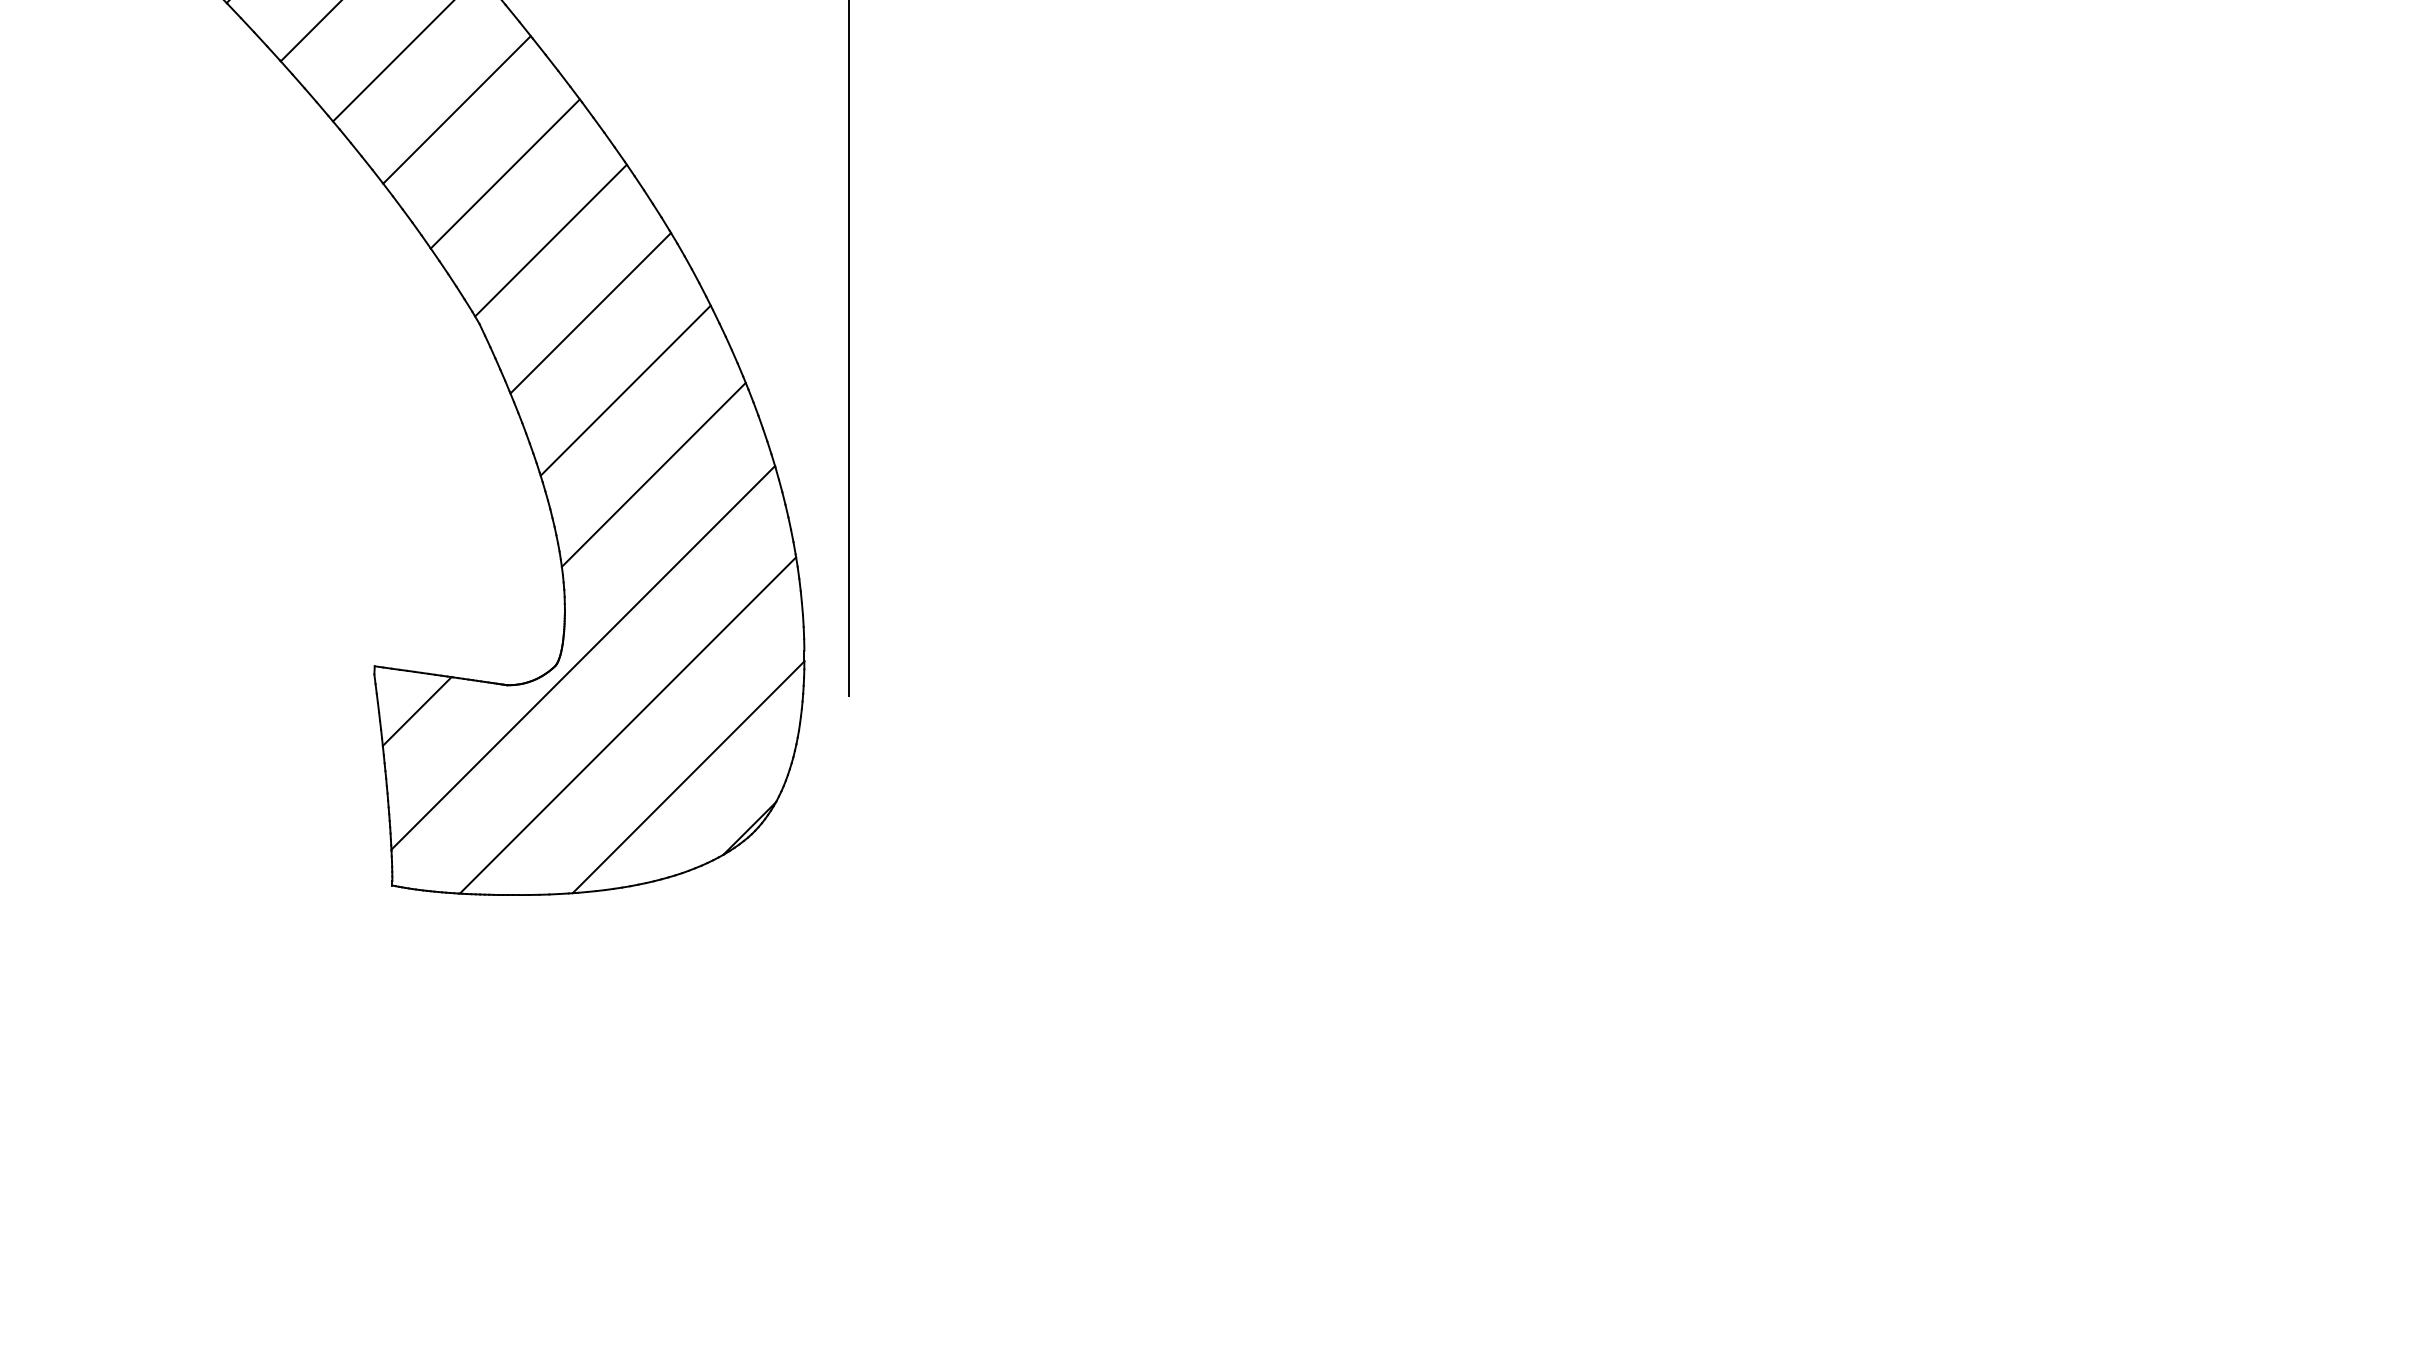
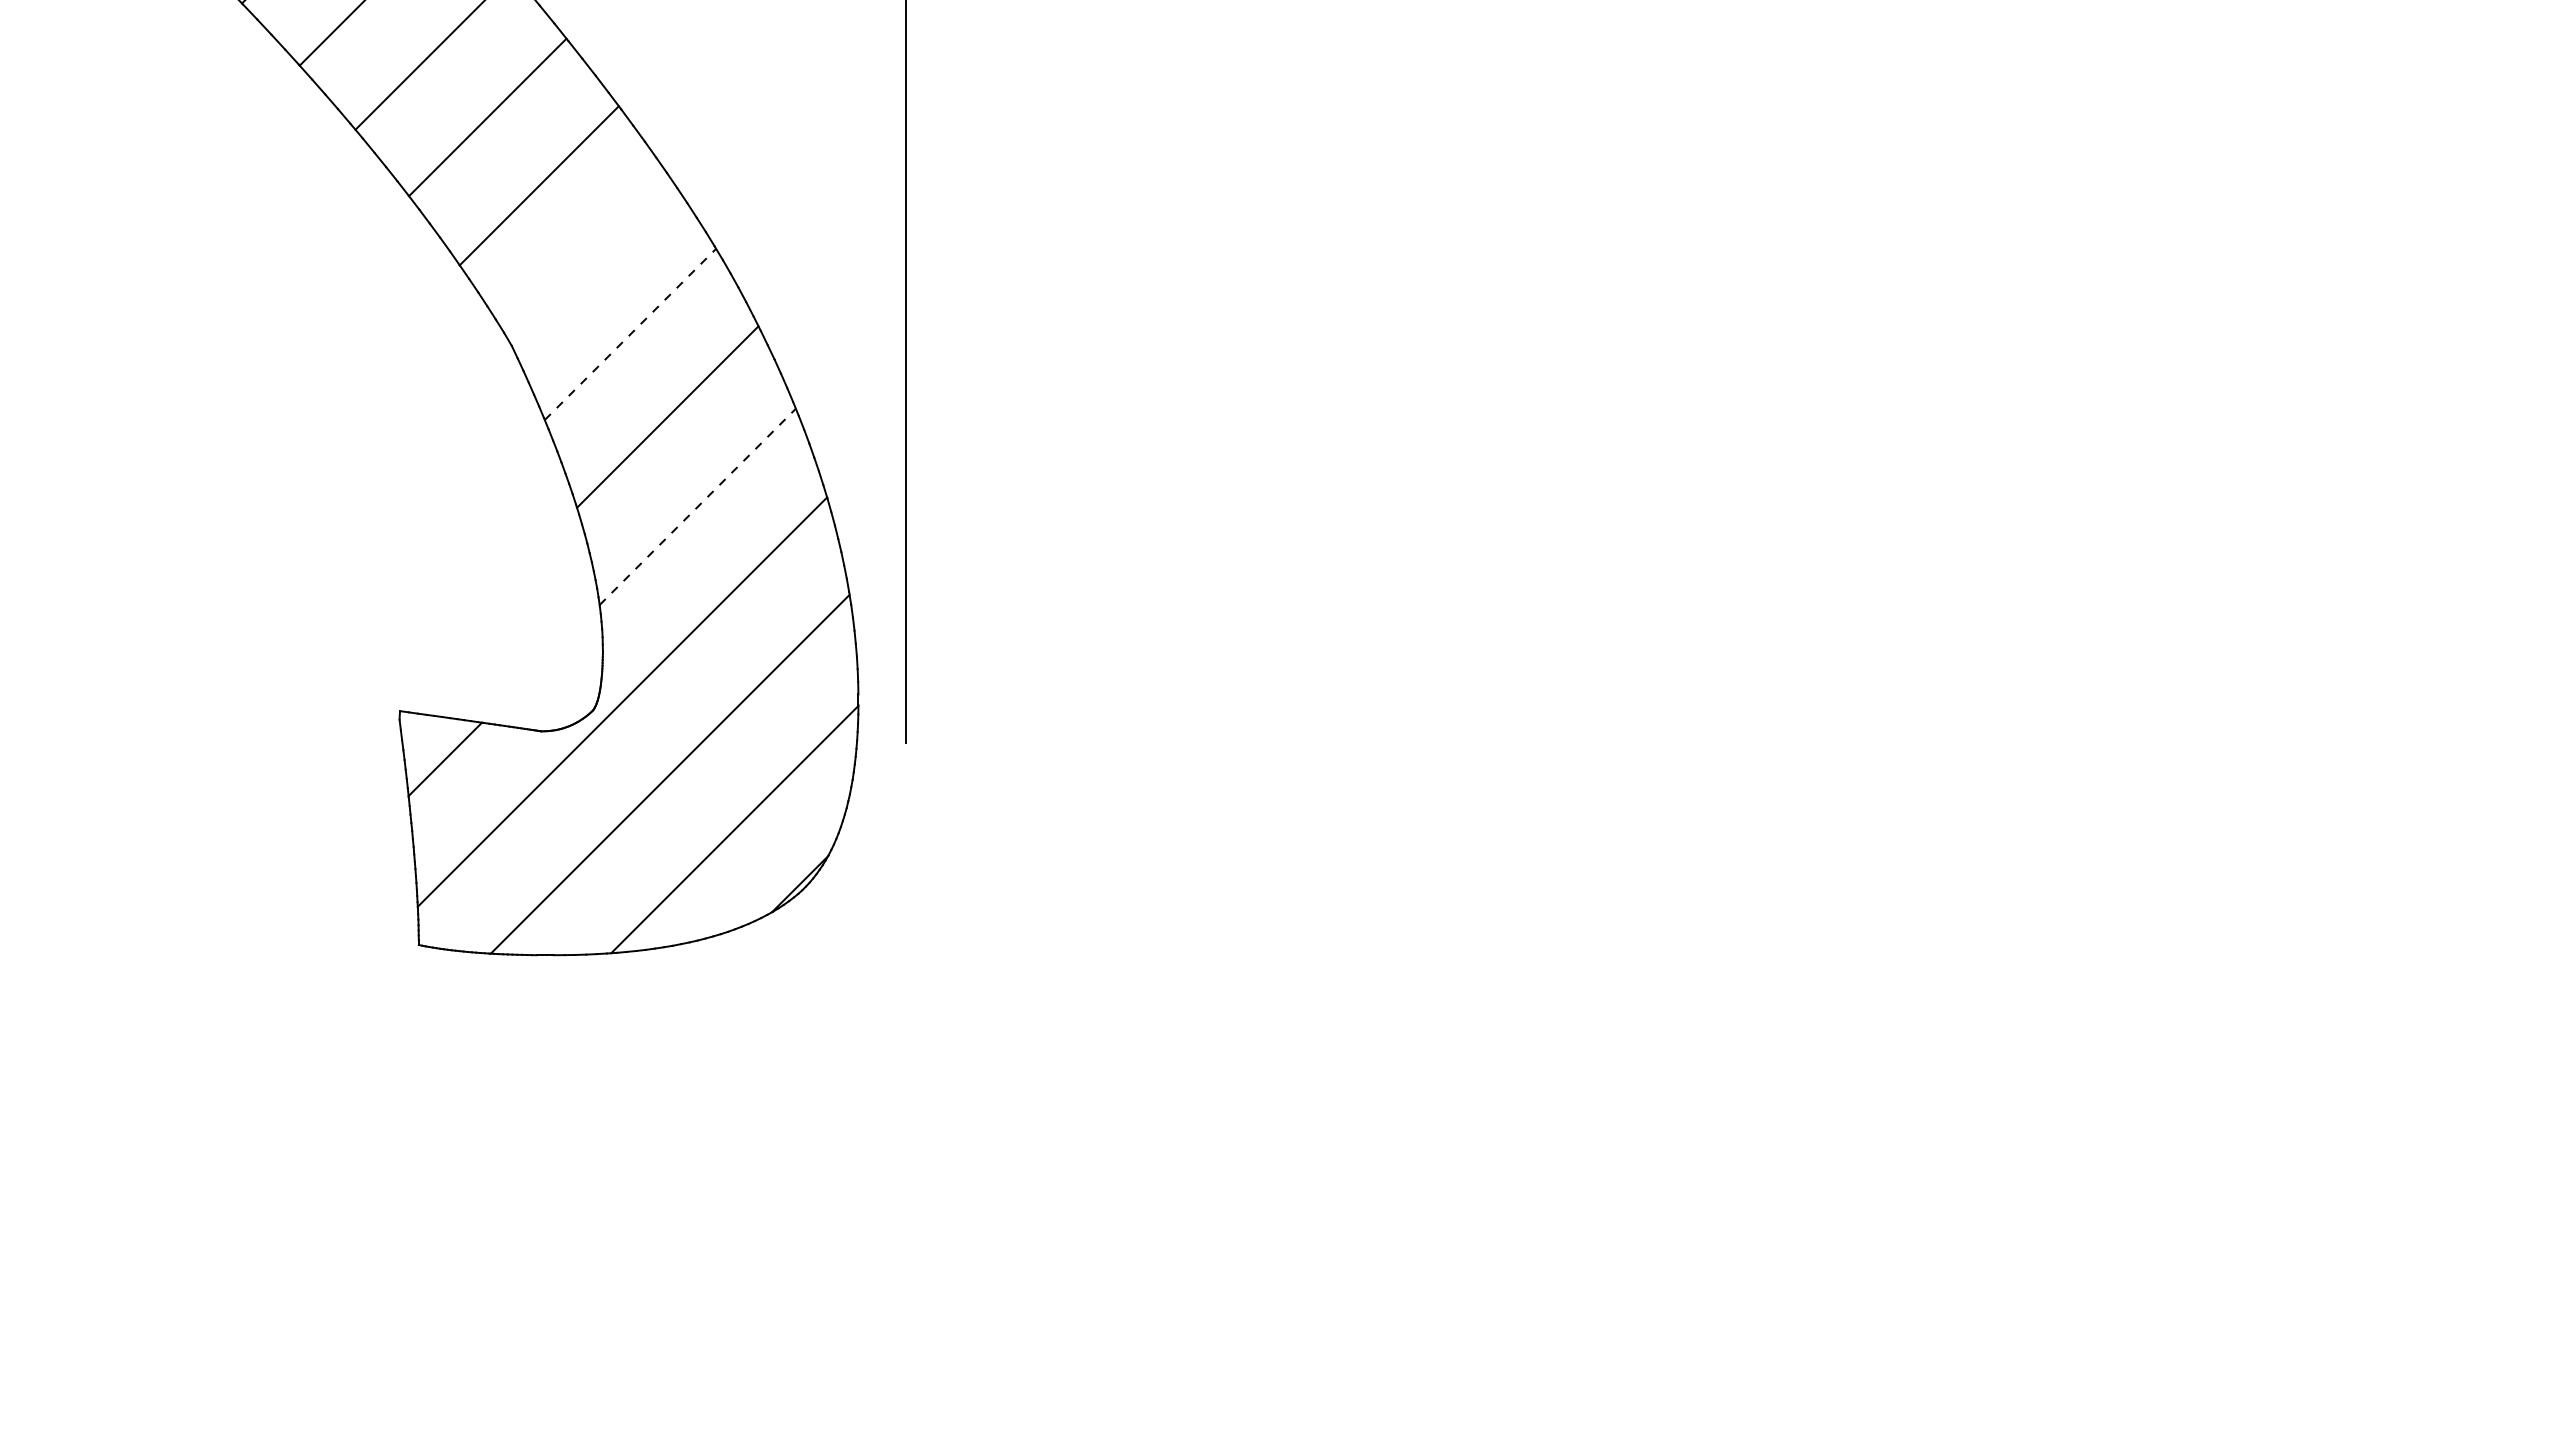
line: (551, 240) -> (588, 256), removed
line: (590, 313) -> (630, 334), solid -> dashed
line: (653, 474) -> (697, 506), solid -> dashed

